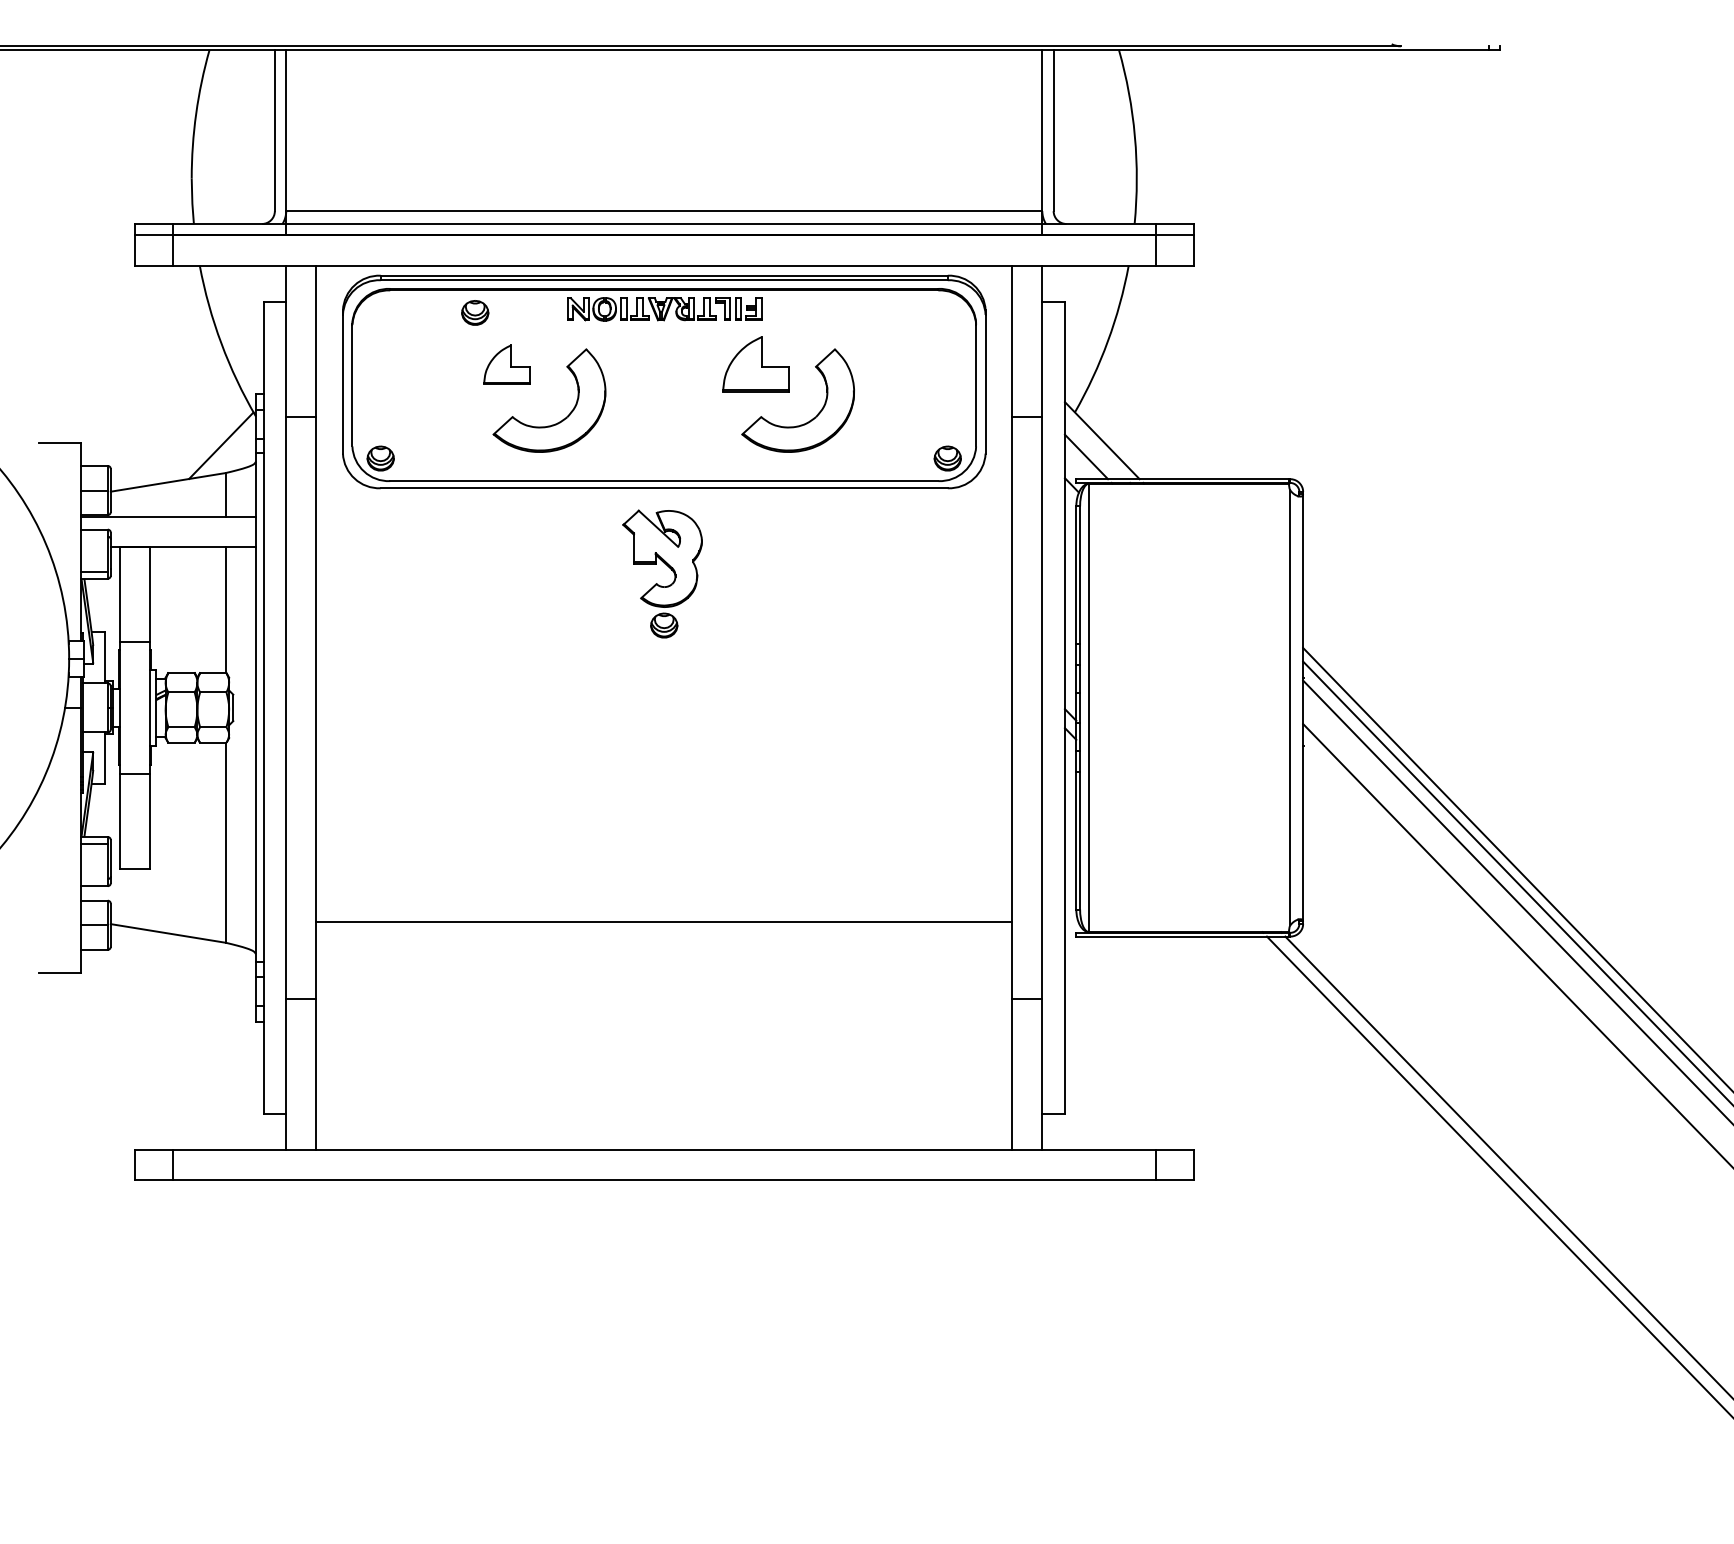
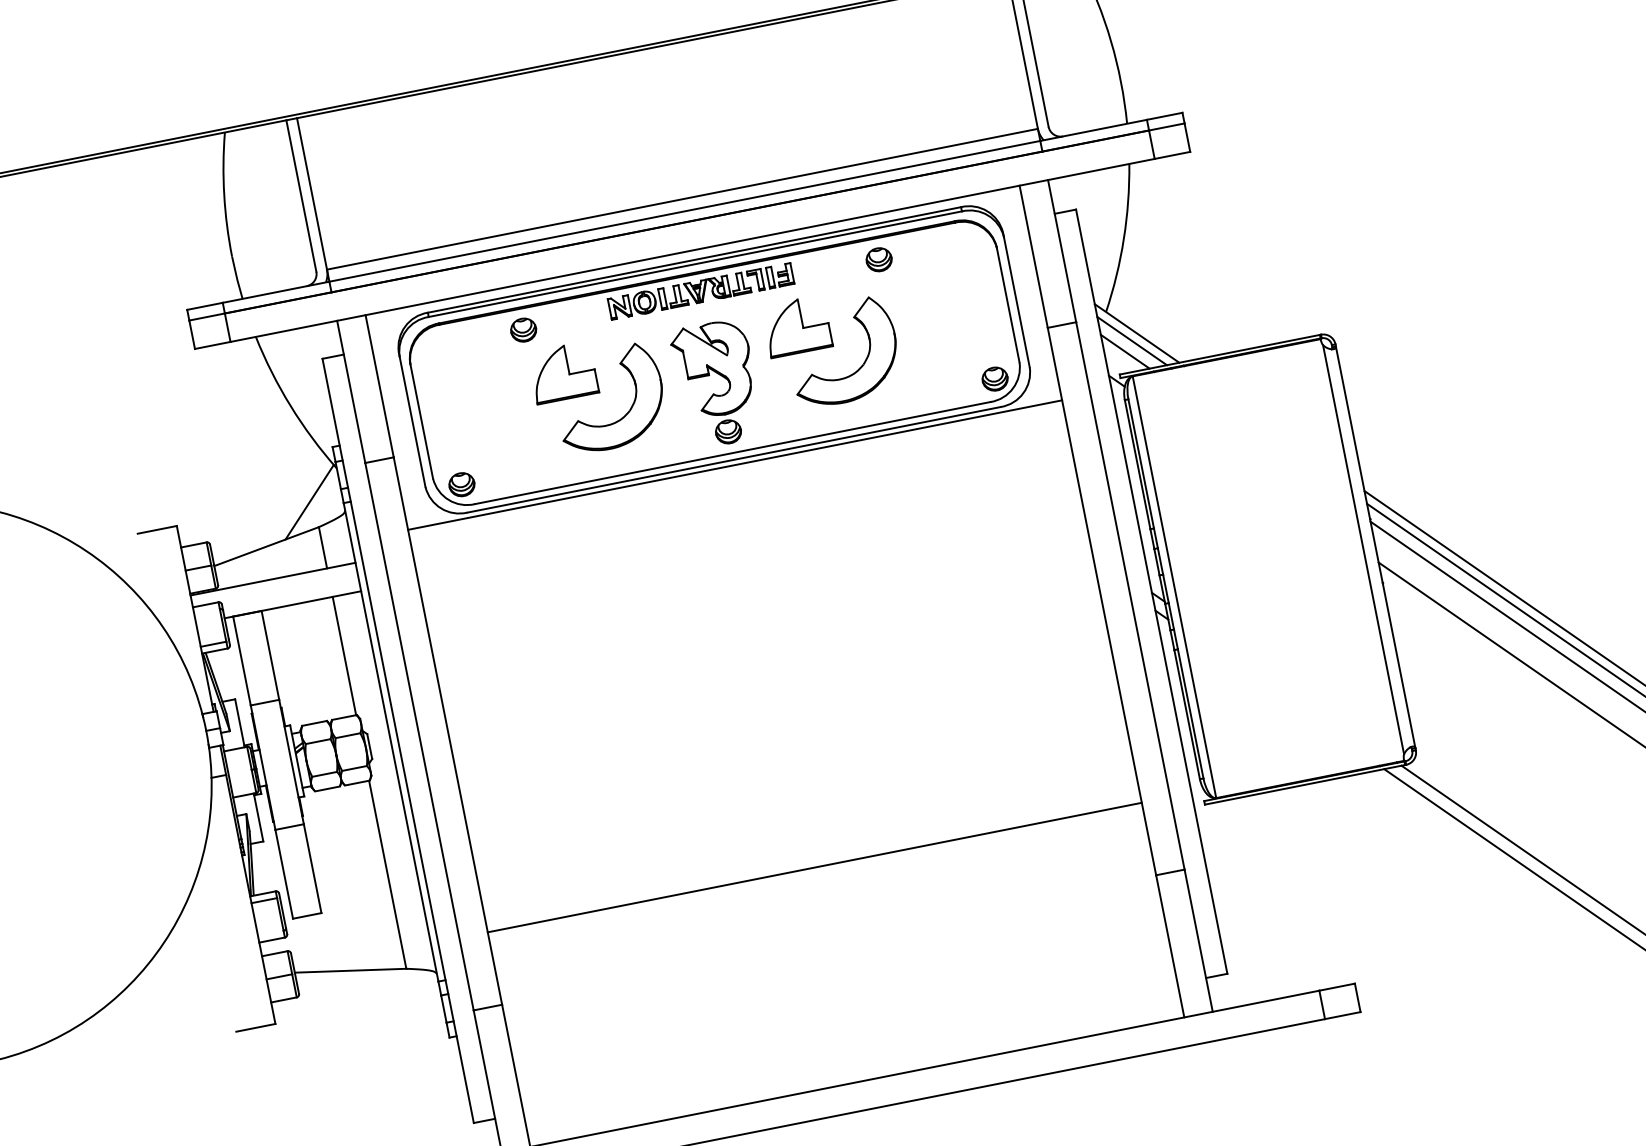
part: (853, 312) -> (879, 259), added
part: (506, 364) -> (562, 372), size x1.43
line: (1095, 447) -> (1131, 341), added
line: (664, 493) -> (735, 464), added
part: (668, 567) -> (721, 376), moved

